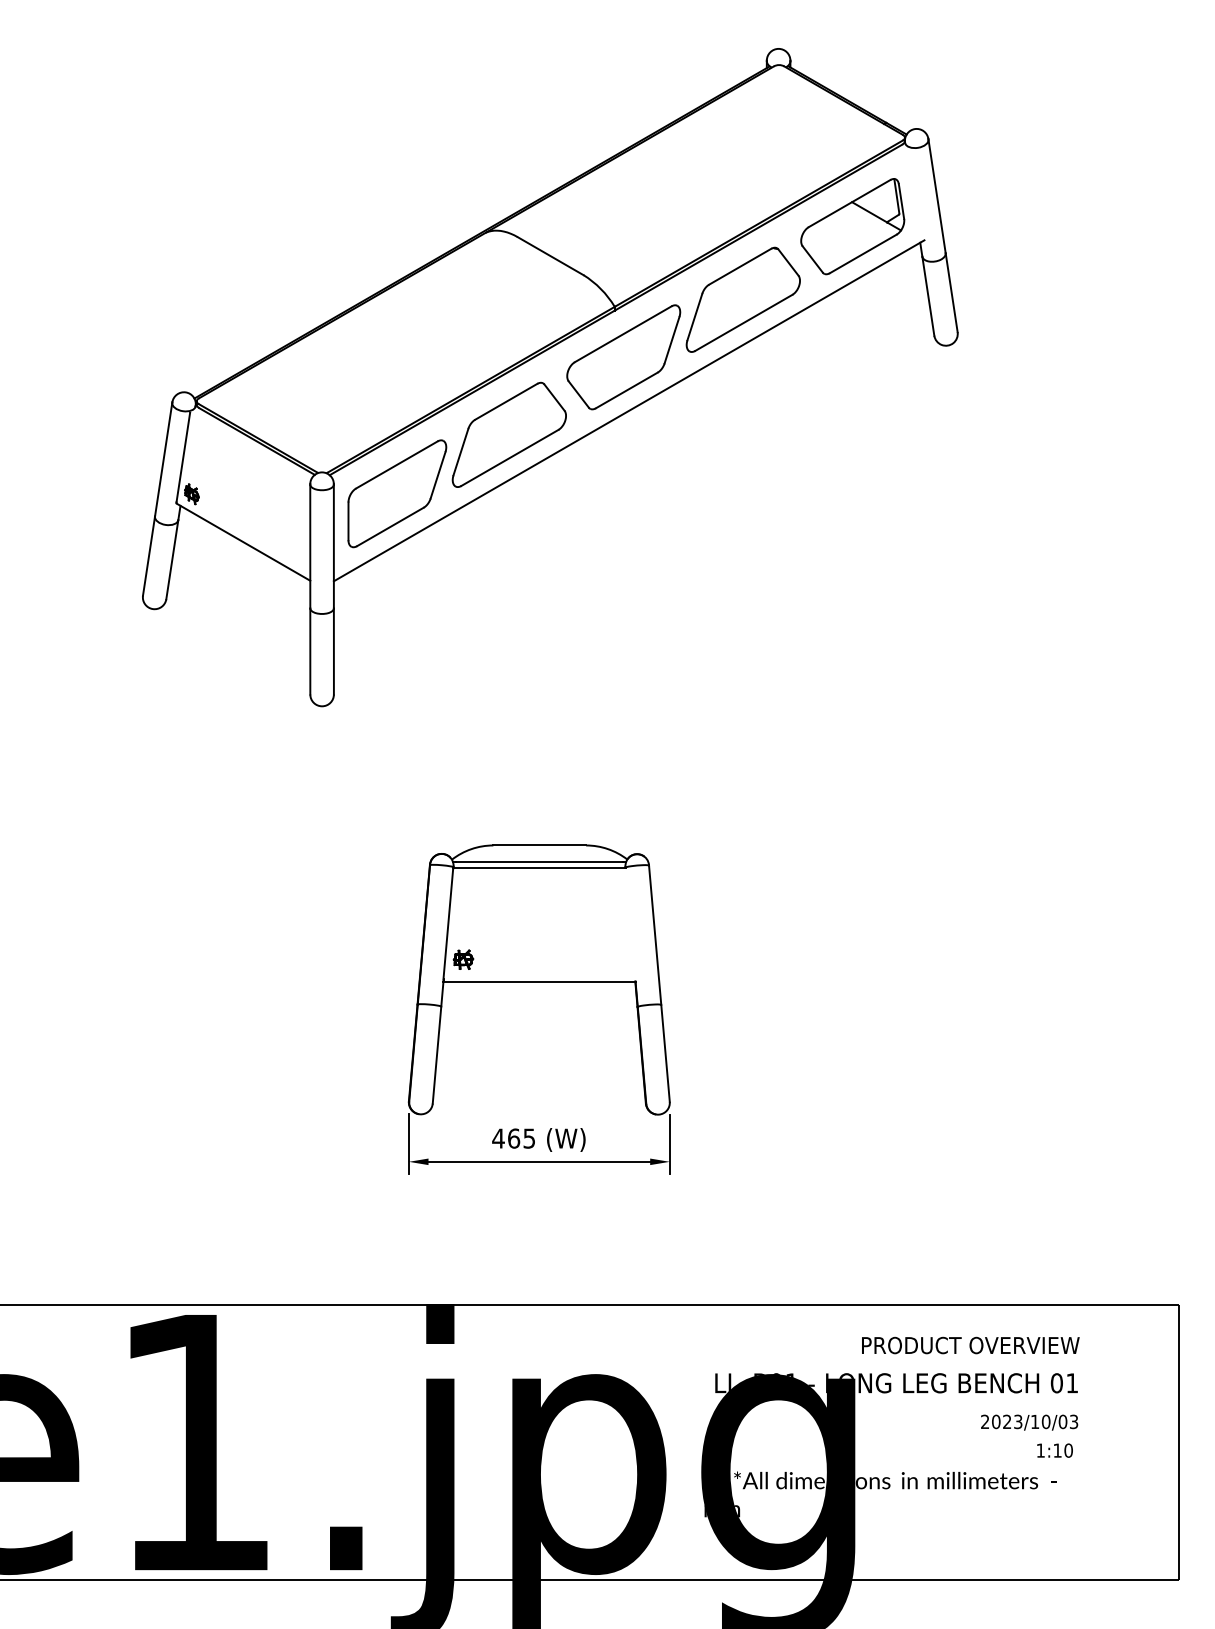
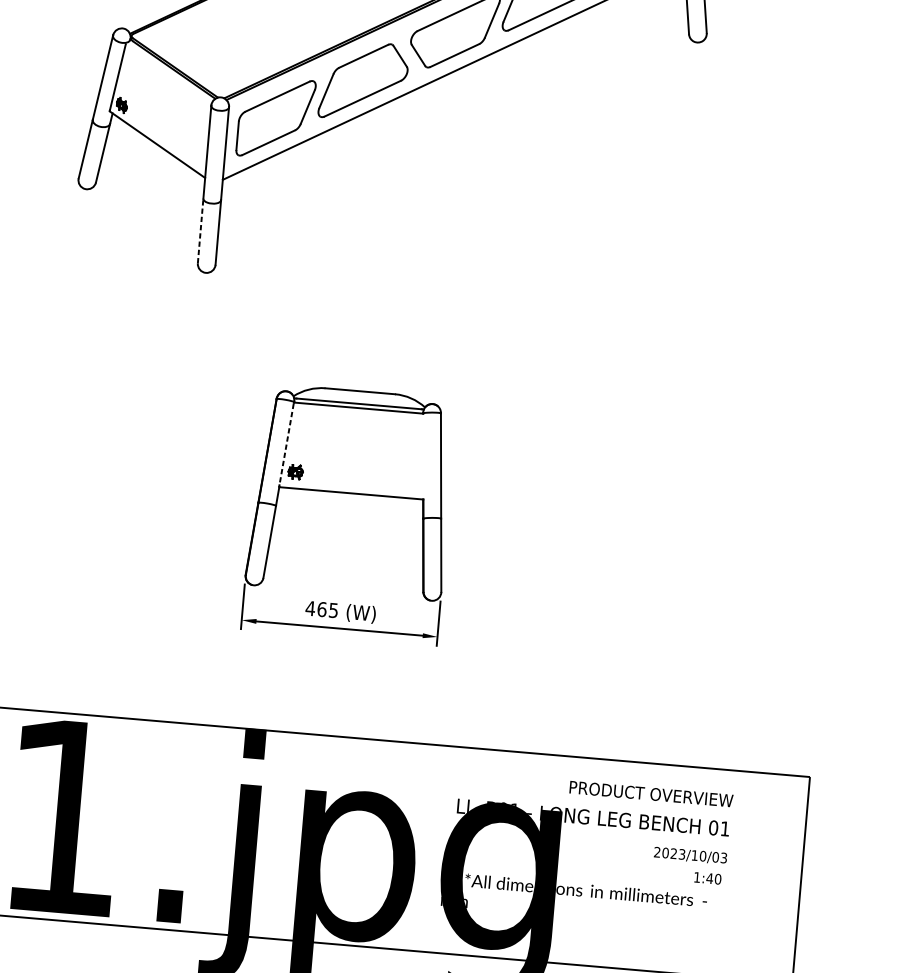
line: (310, 650) -> (200, 230), solid -> dashed
line: (448, 924) -> (286, 444), solid -> dashed
text: (1057, 1450) -> (709, 878), 1:10 -> 1:40

